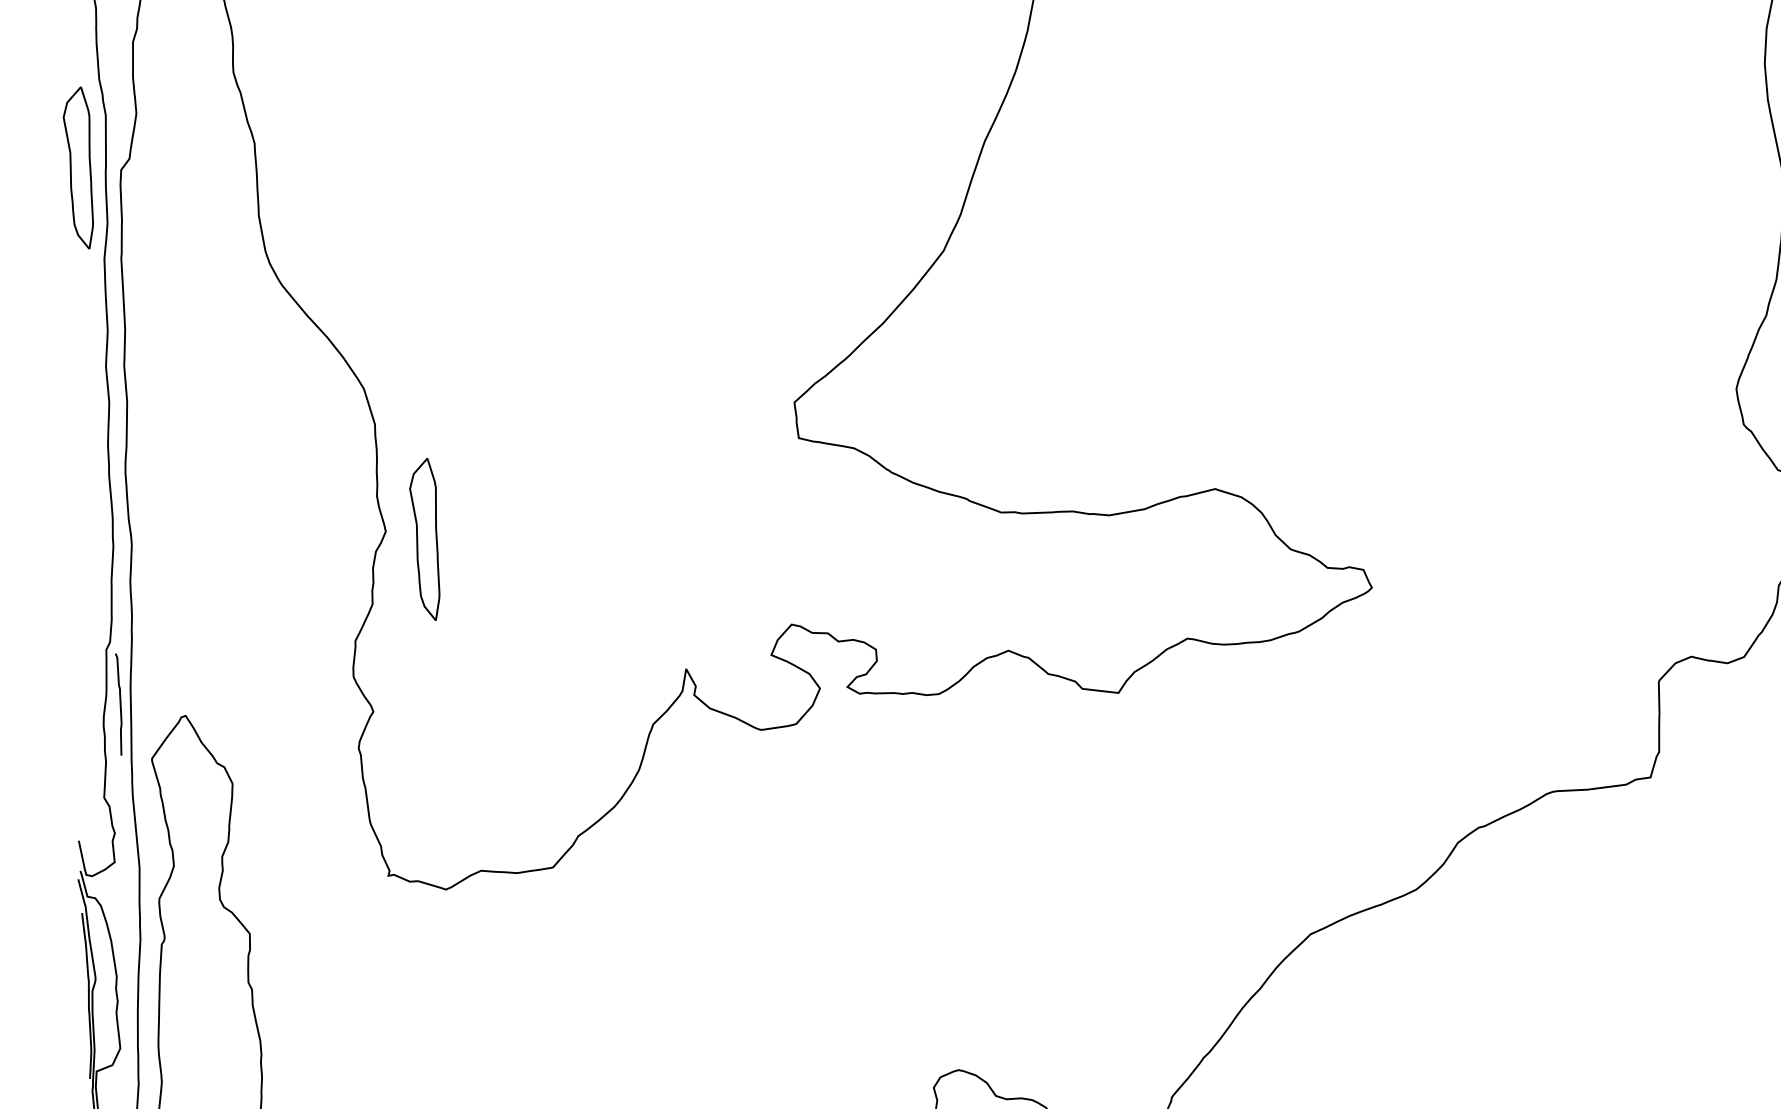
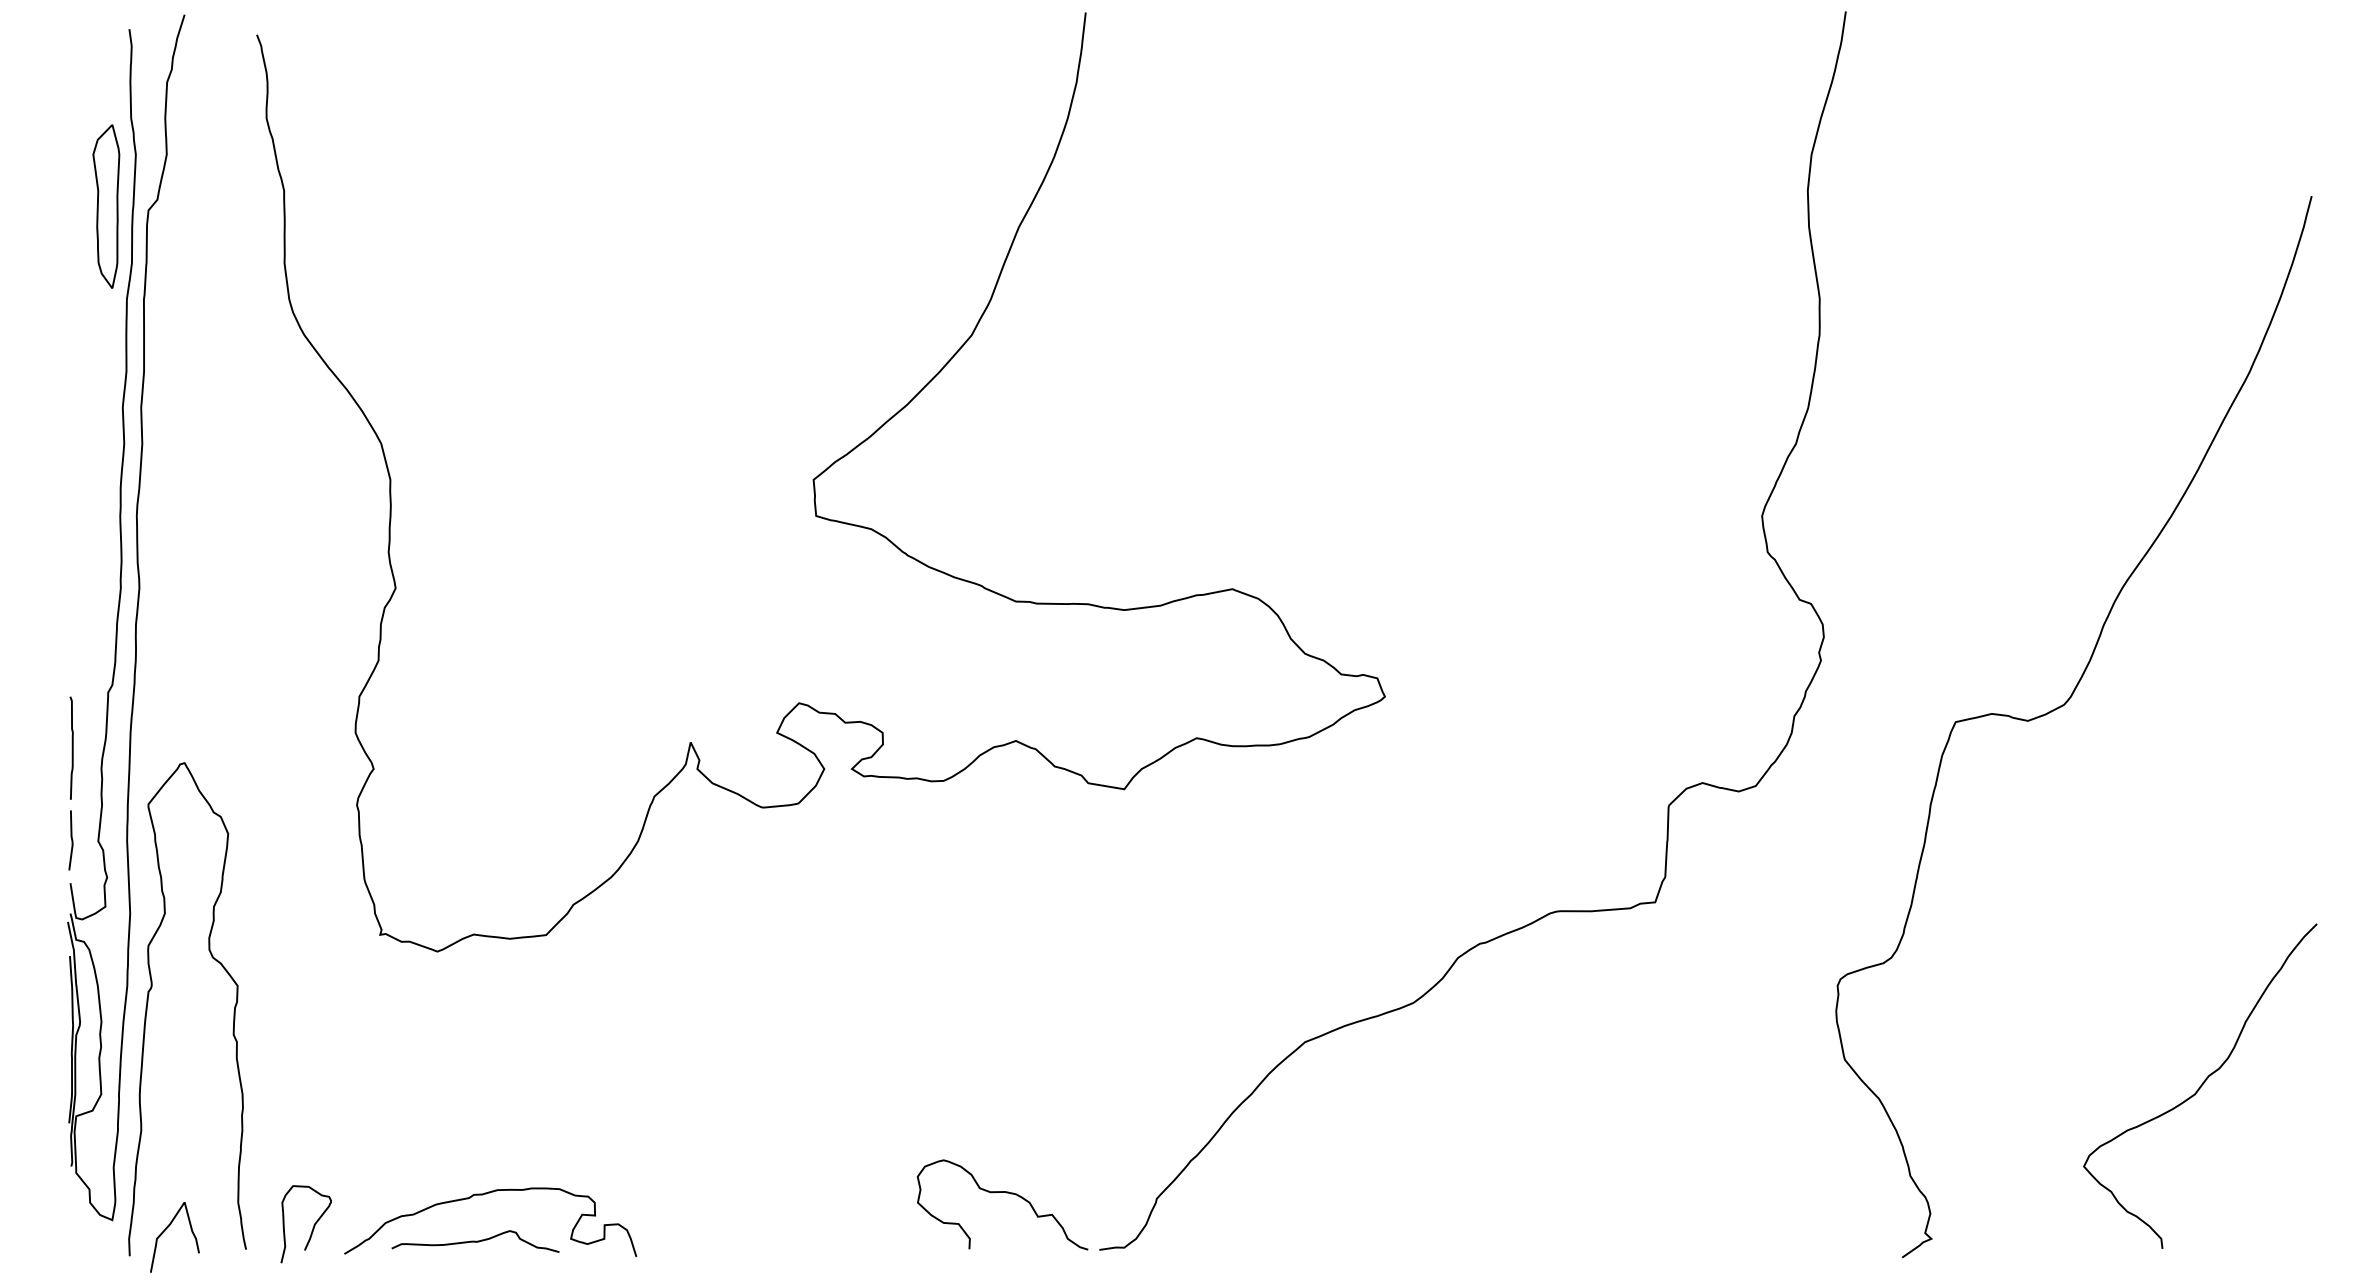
part: (425, 539) -> (435, 598), removed
curve: (119, 703) -> (71, 747), moved
line: (77, 798) -> (71, 840), added

